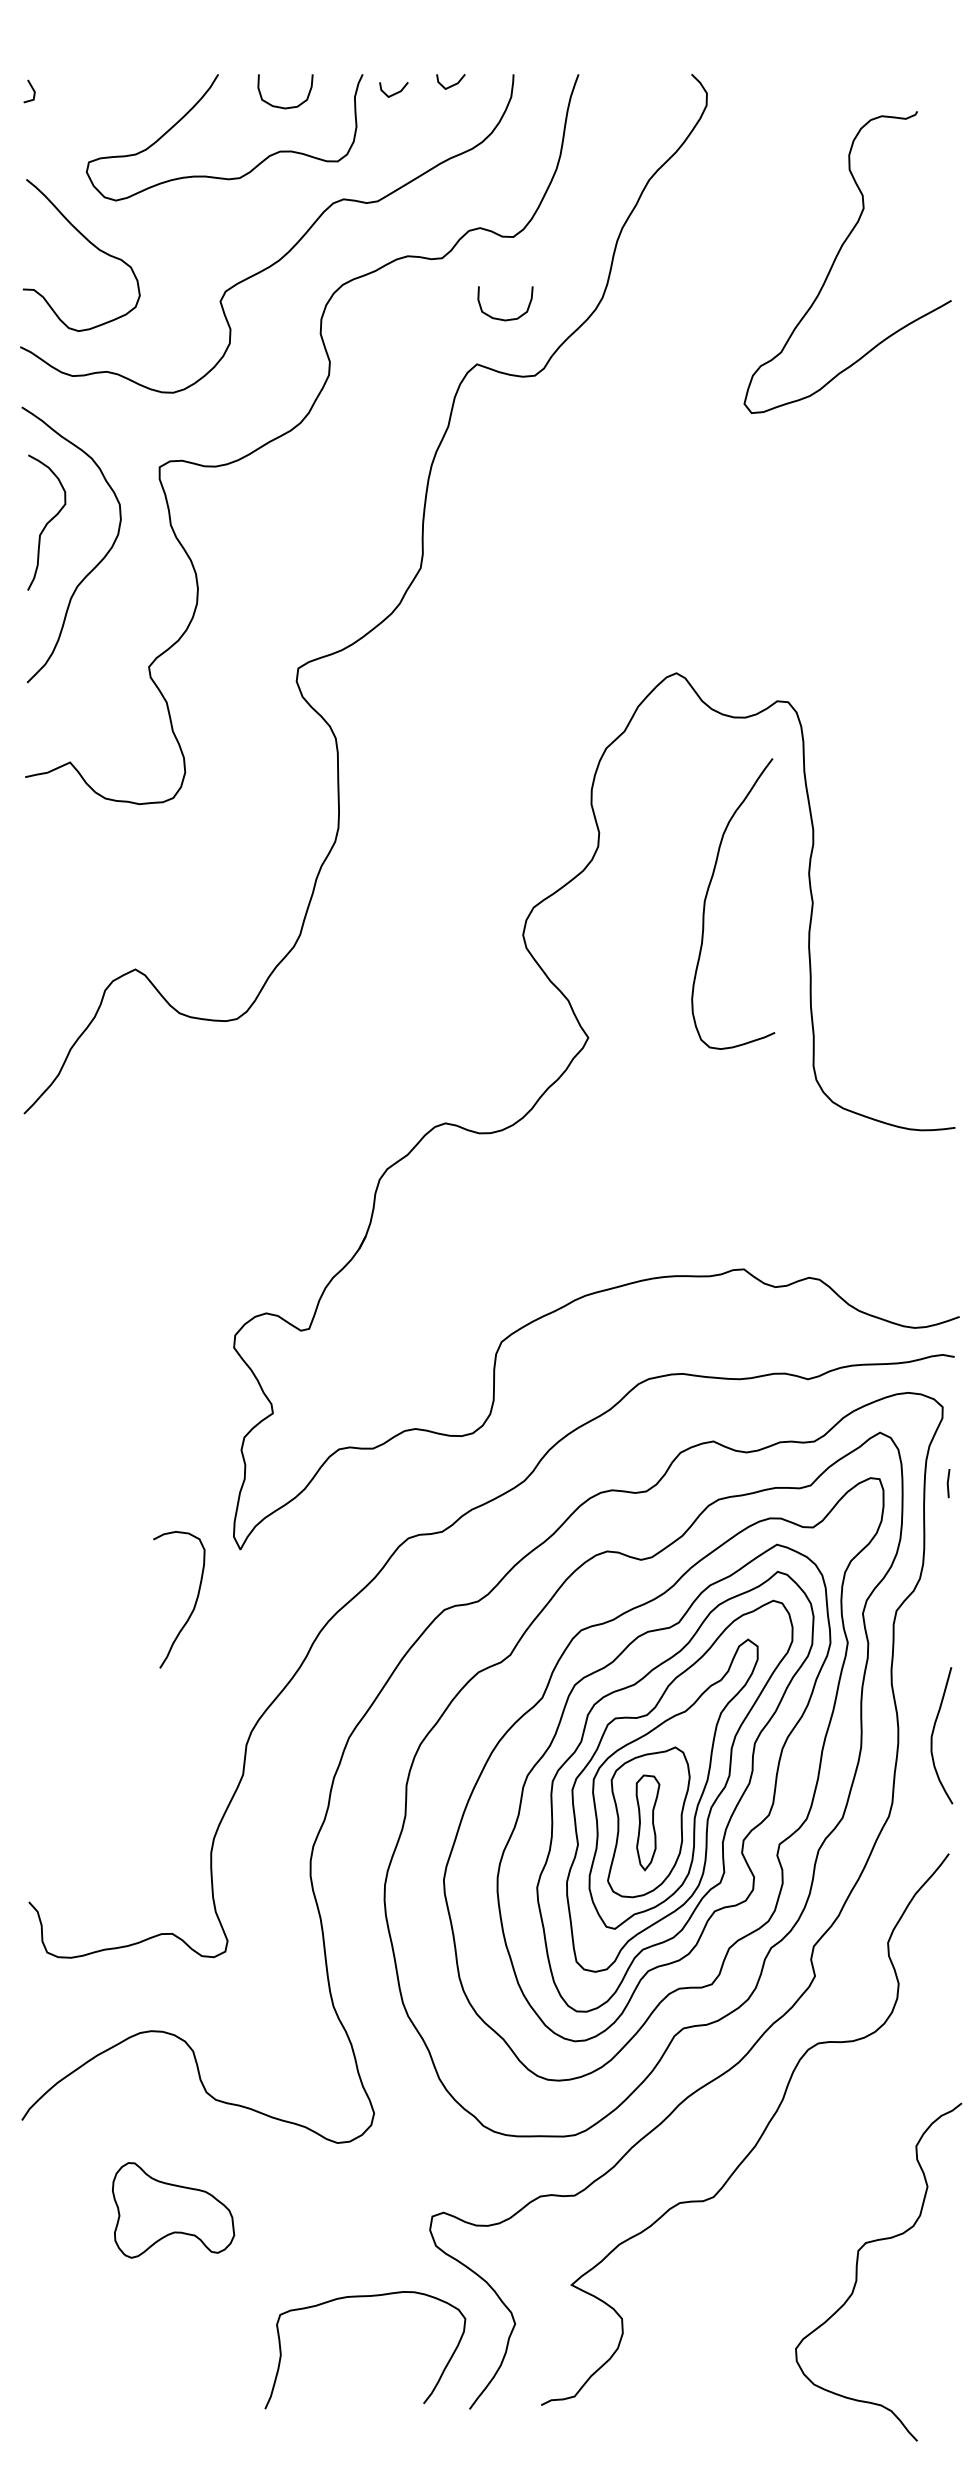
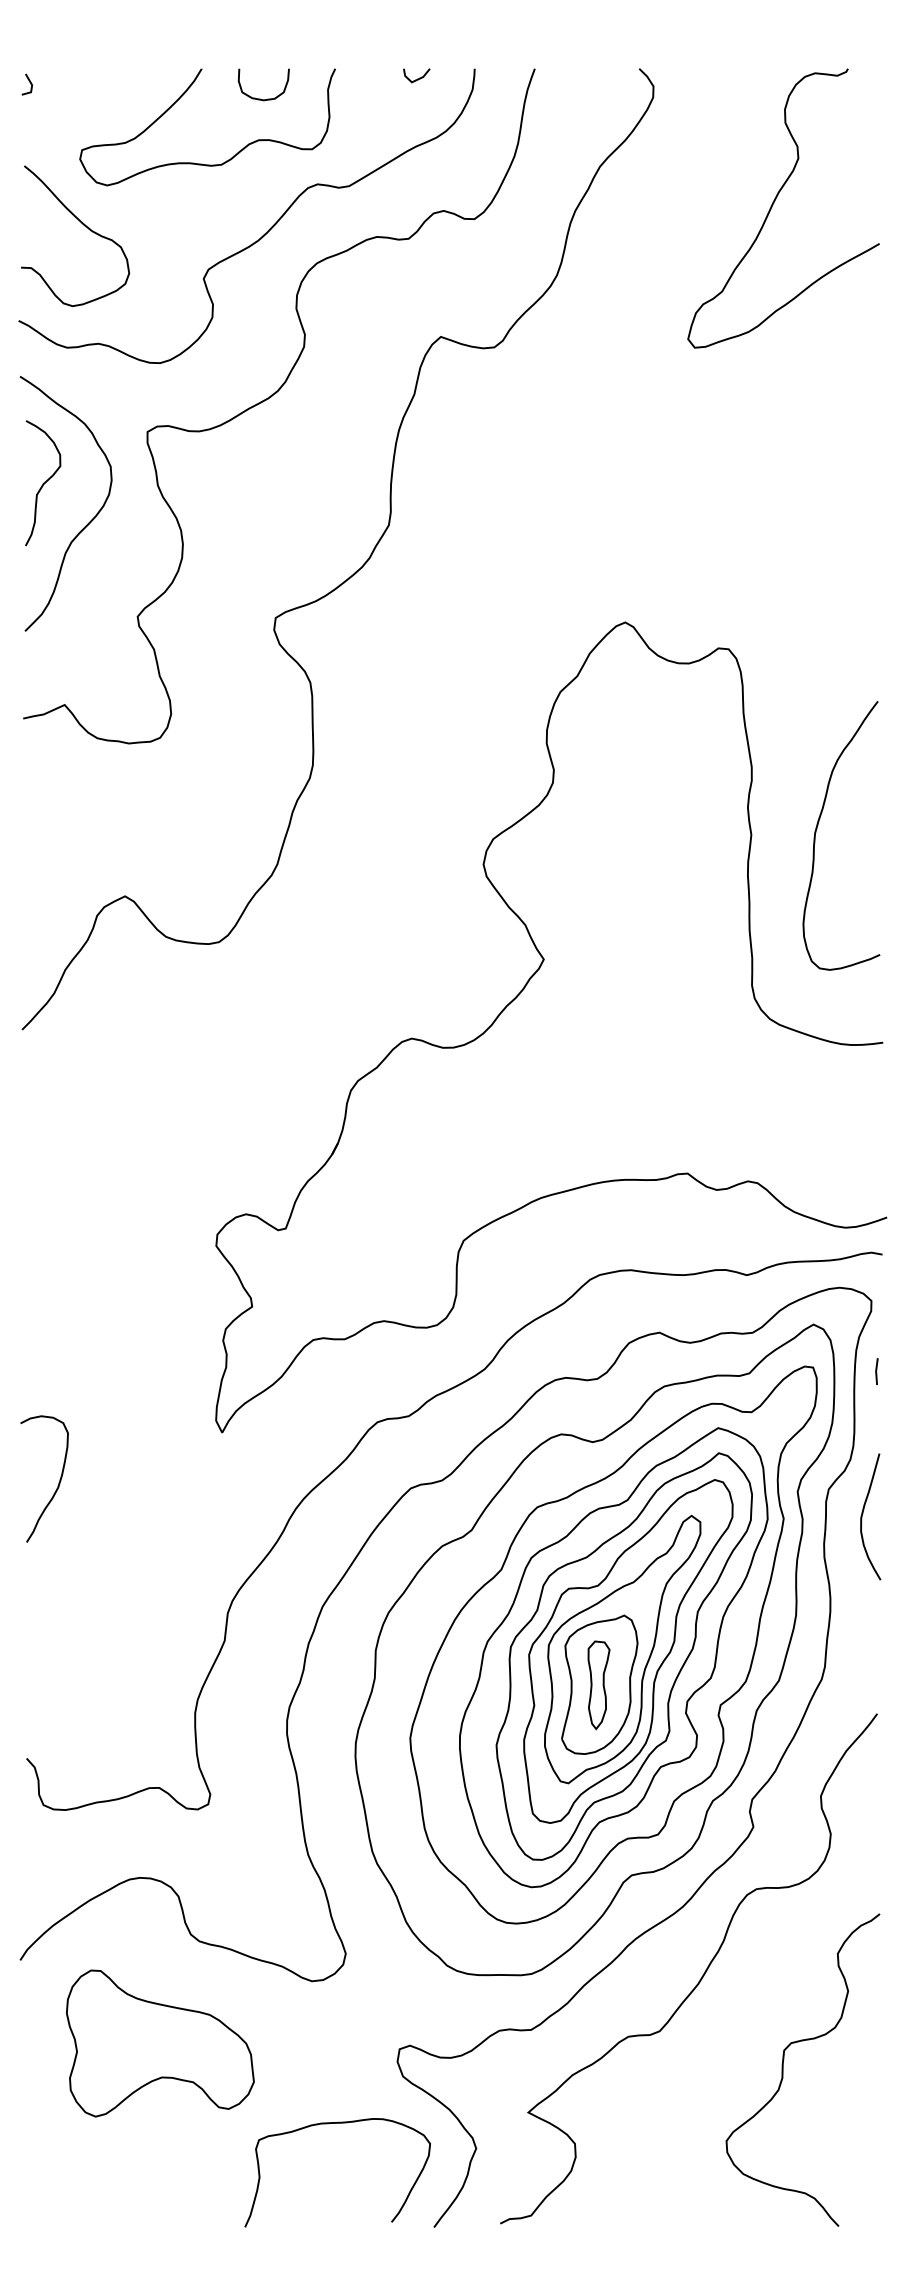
line: (395, 92) -> (365, 85), removed
curve: (837, 257) -> (774, 203), moved
curve: (501, 318) -> (463, 294), removed
curve: (707, 895) -> (817, 827), moved
curve: (194, 1603) -> (58, 1482), moved
curve: (933, 1734) -> (862, 1515), moved
part: (173, 2210) -> (160, 2043), size x1.67
curve: (857, 2271) -> (783, 2069), moved

